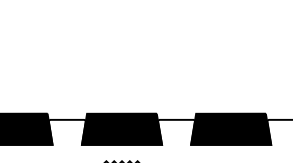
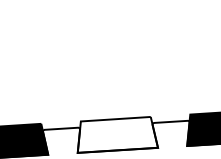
fill: (122, 128) -> (117, 133), removed

